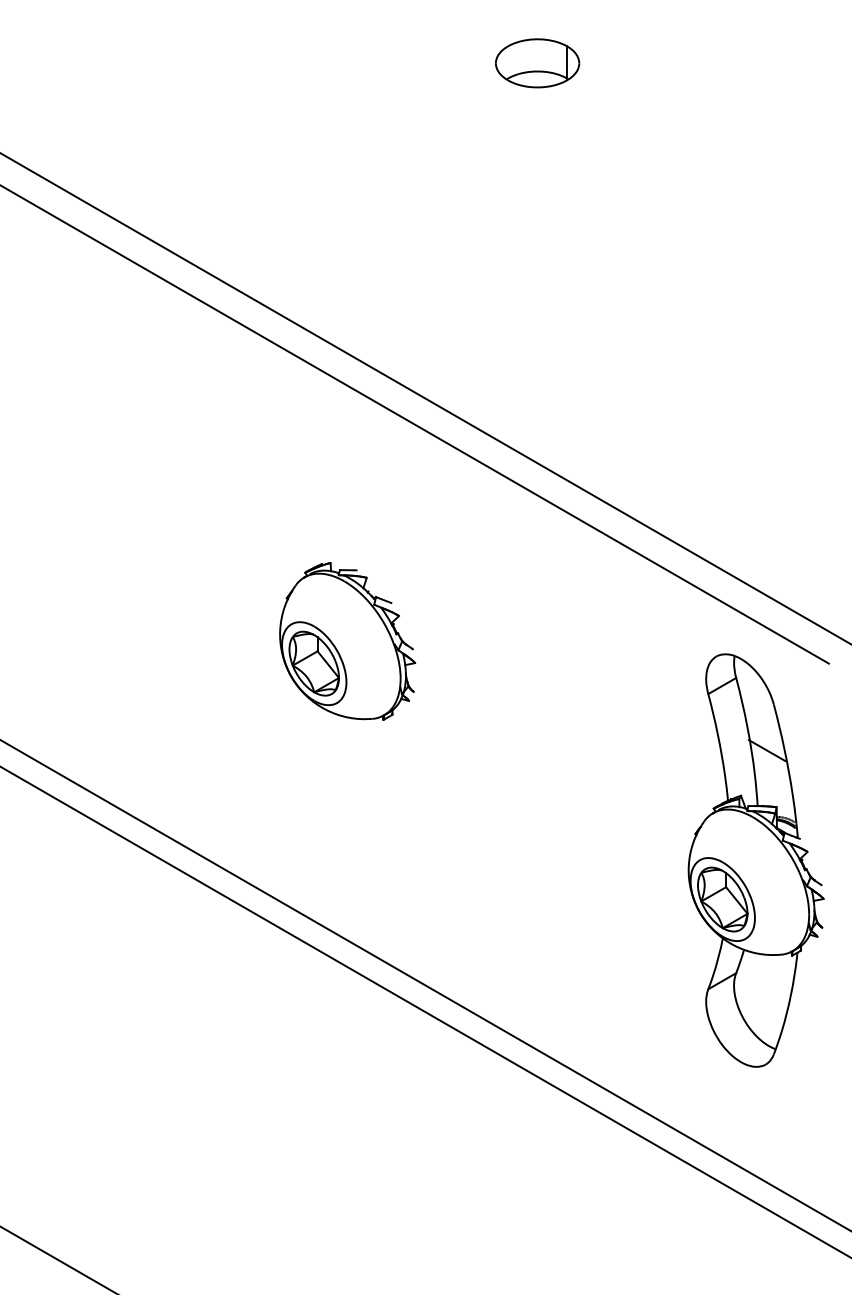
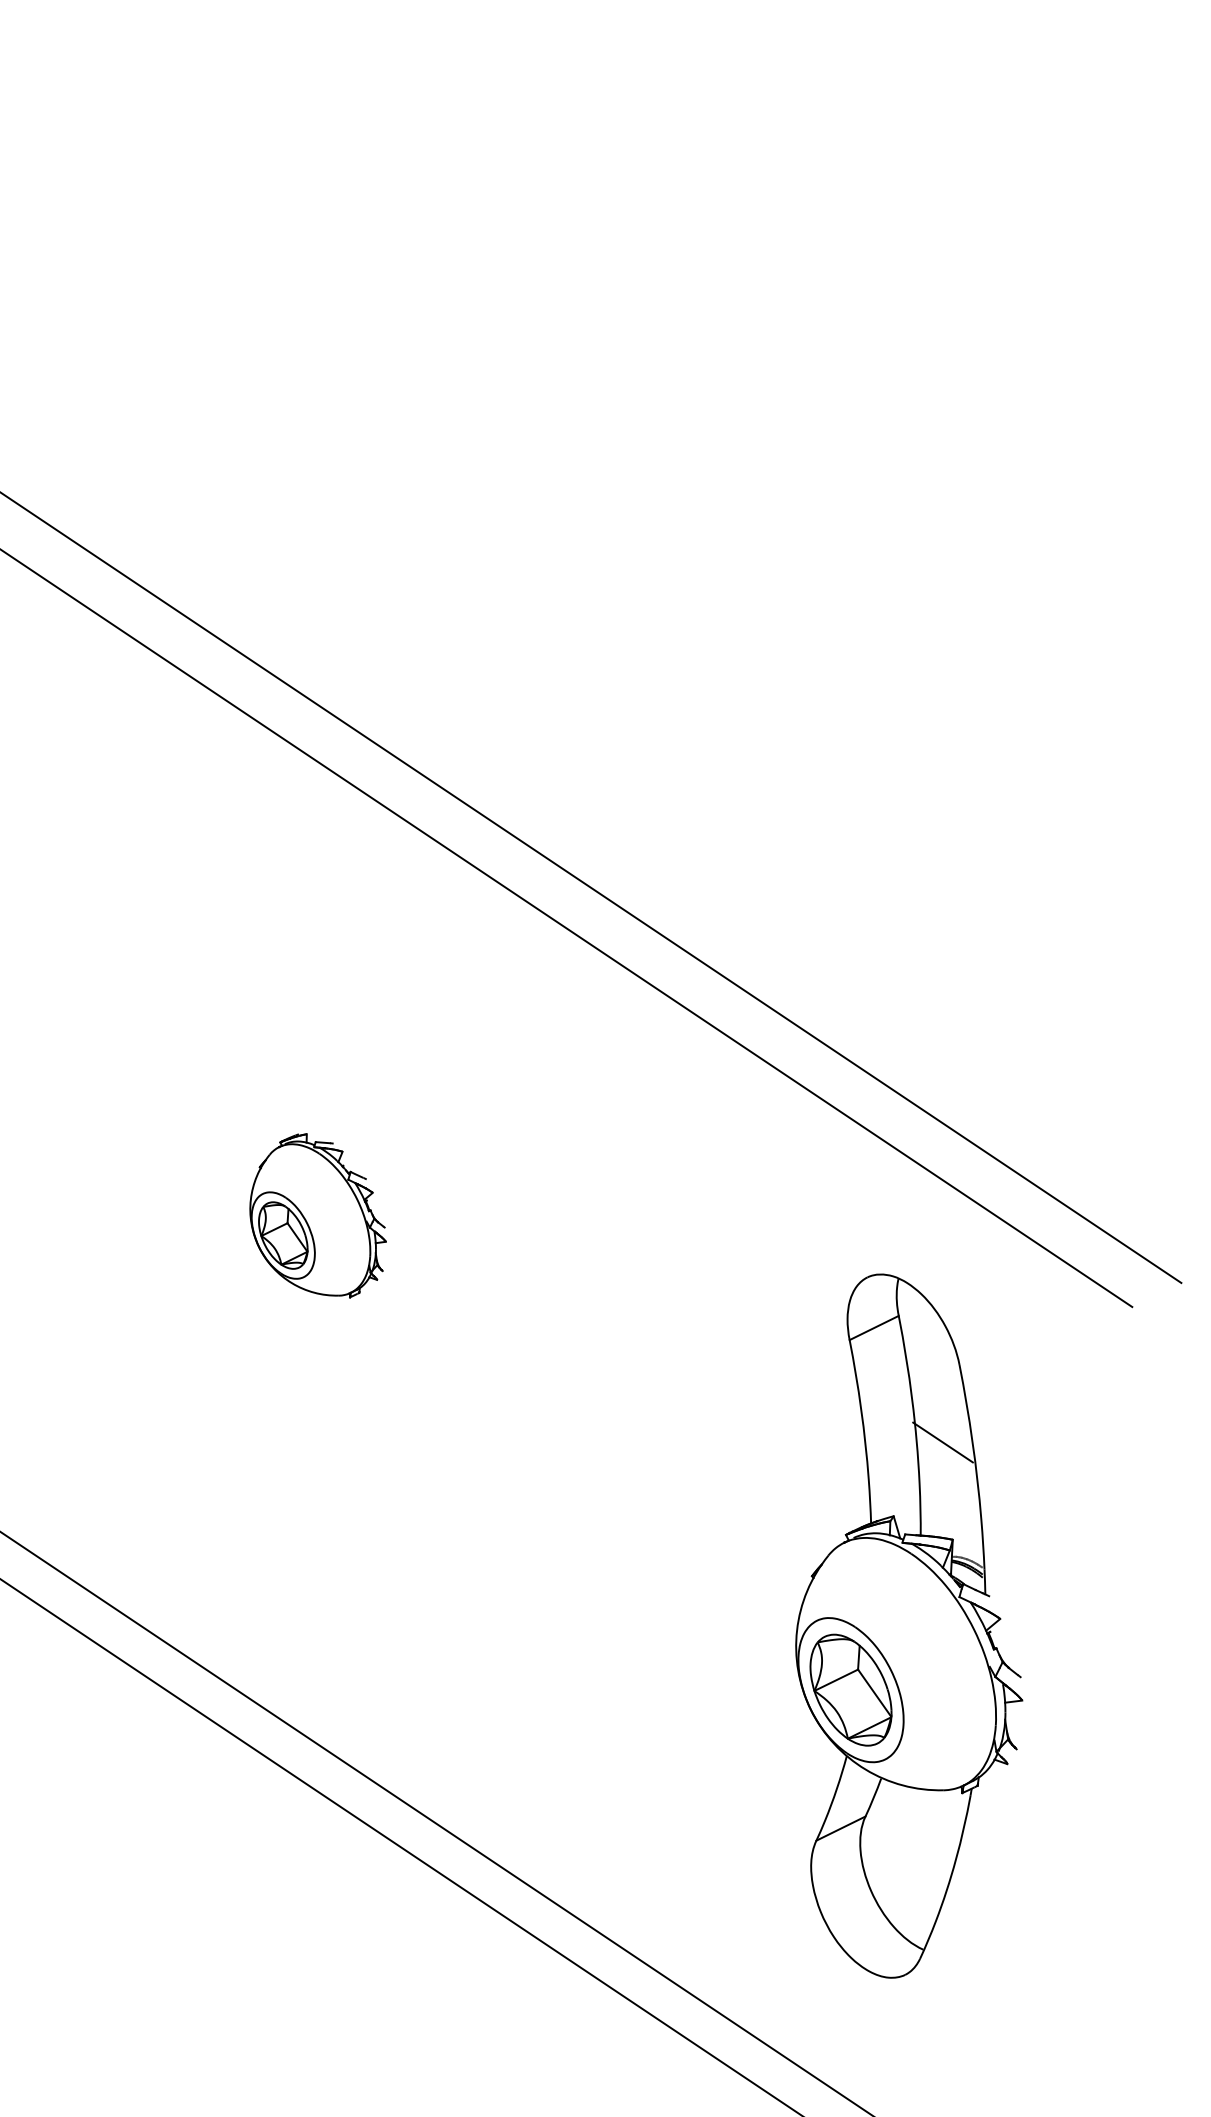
part: (537, 63) -> (705, 256), removed
part: (347, 641) -> (318, 1215), size x0.6
part: (755, 860) -> (910, 1627), moved

